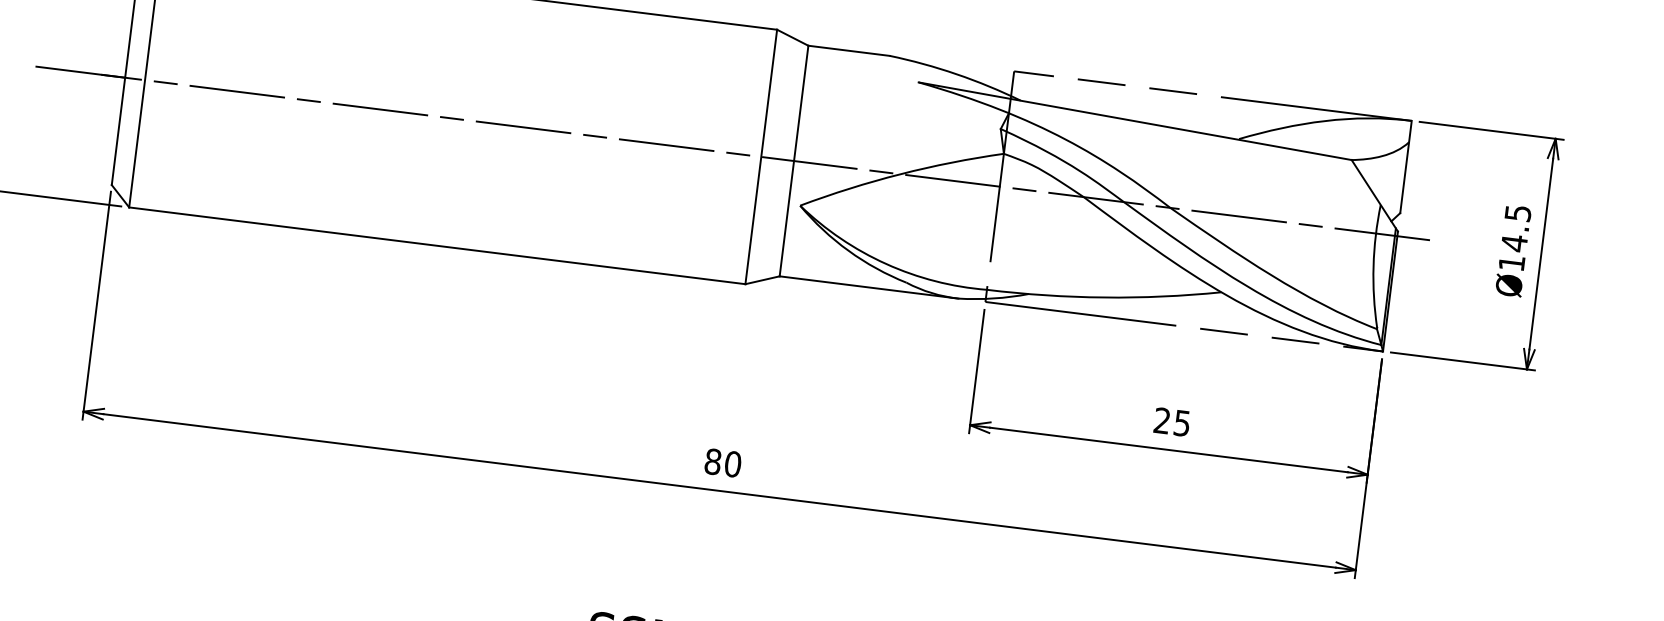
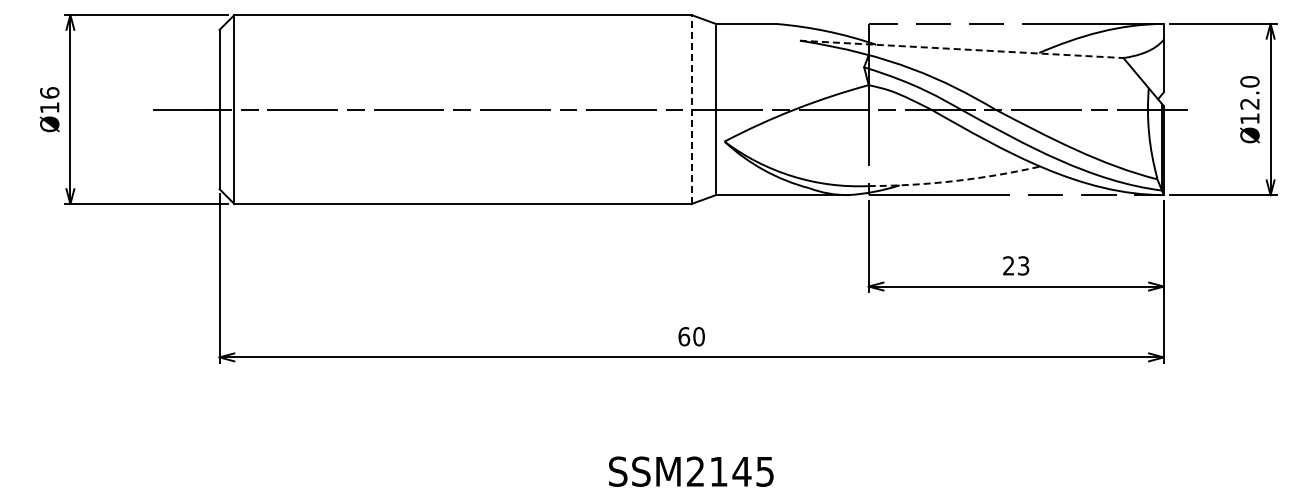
line: (1134, 121) -> (961, 49), solid -> dashed
line: (761, 156) -> (691, 109), solid -> dashed
text: (1515, 228) -> (1249, 93), Ø14.5 -> Ø12.0
arc: (1104, 298) -> (955, 181), solid -> dashed
text: (1182, 422) -> (1023, 265), 25 -> 23
text: (713, 461) -> (684, 336), 80 -> 60

